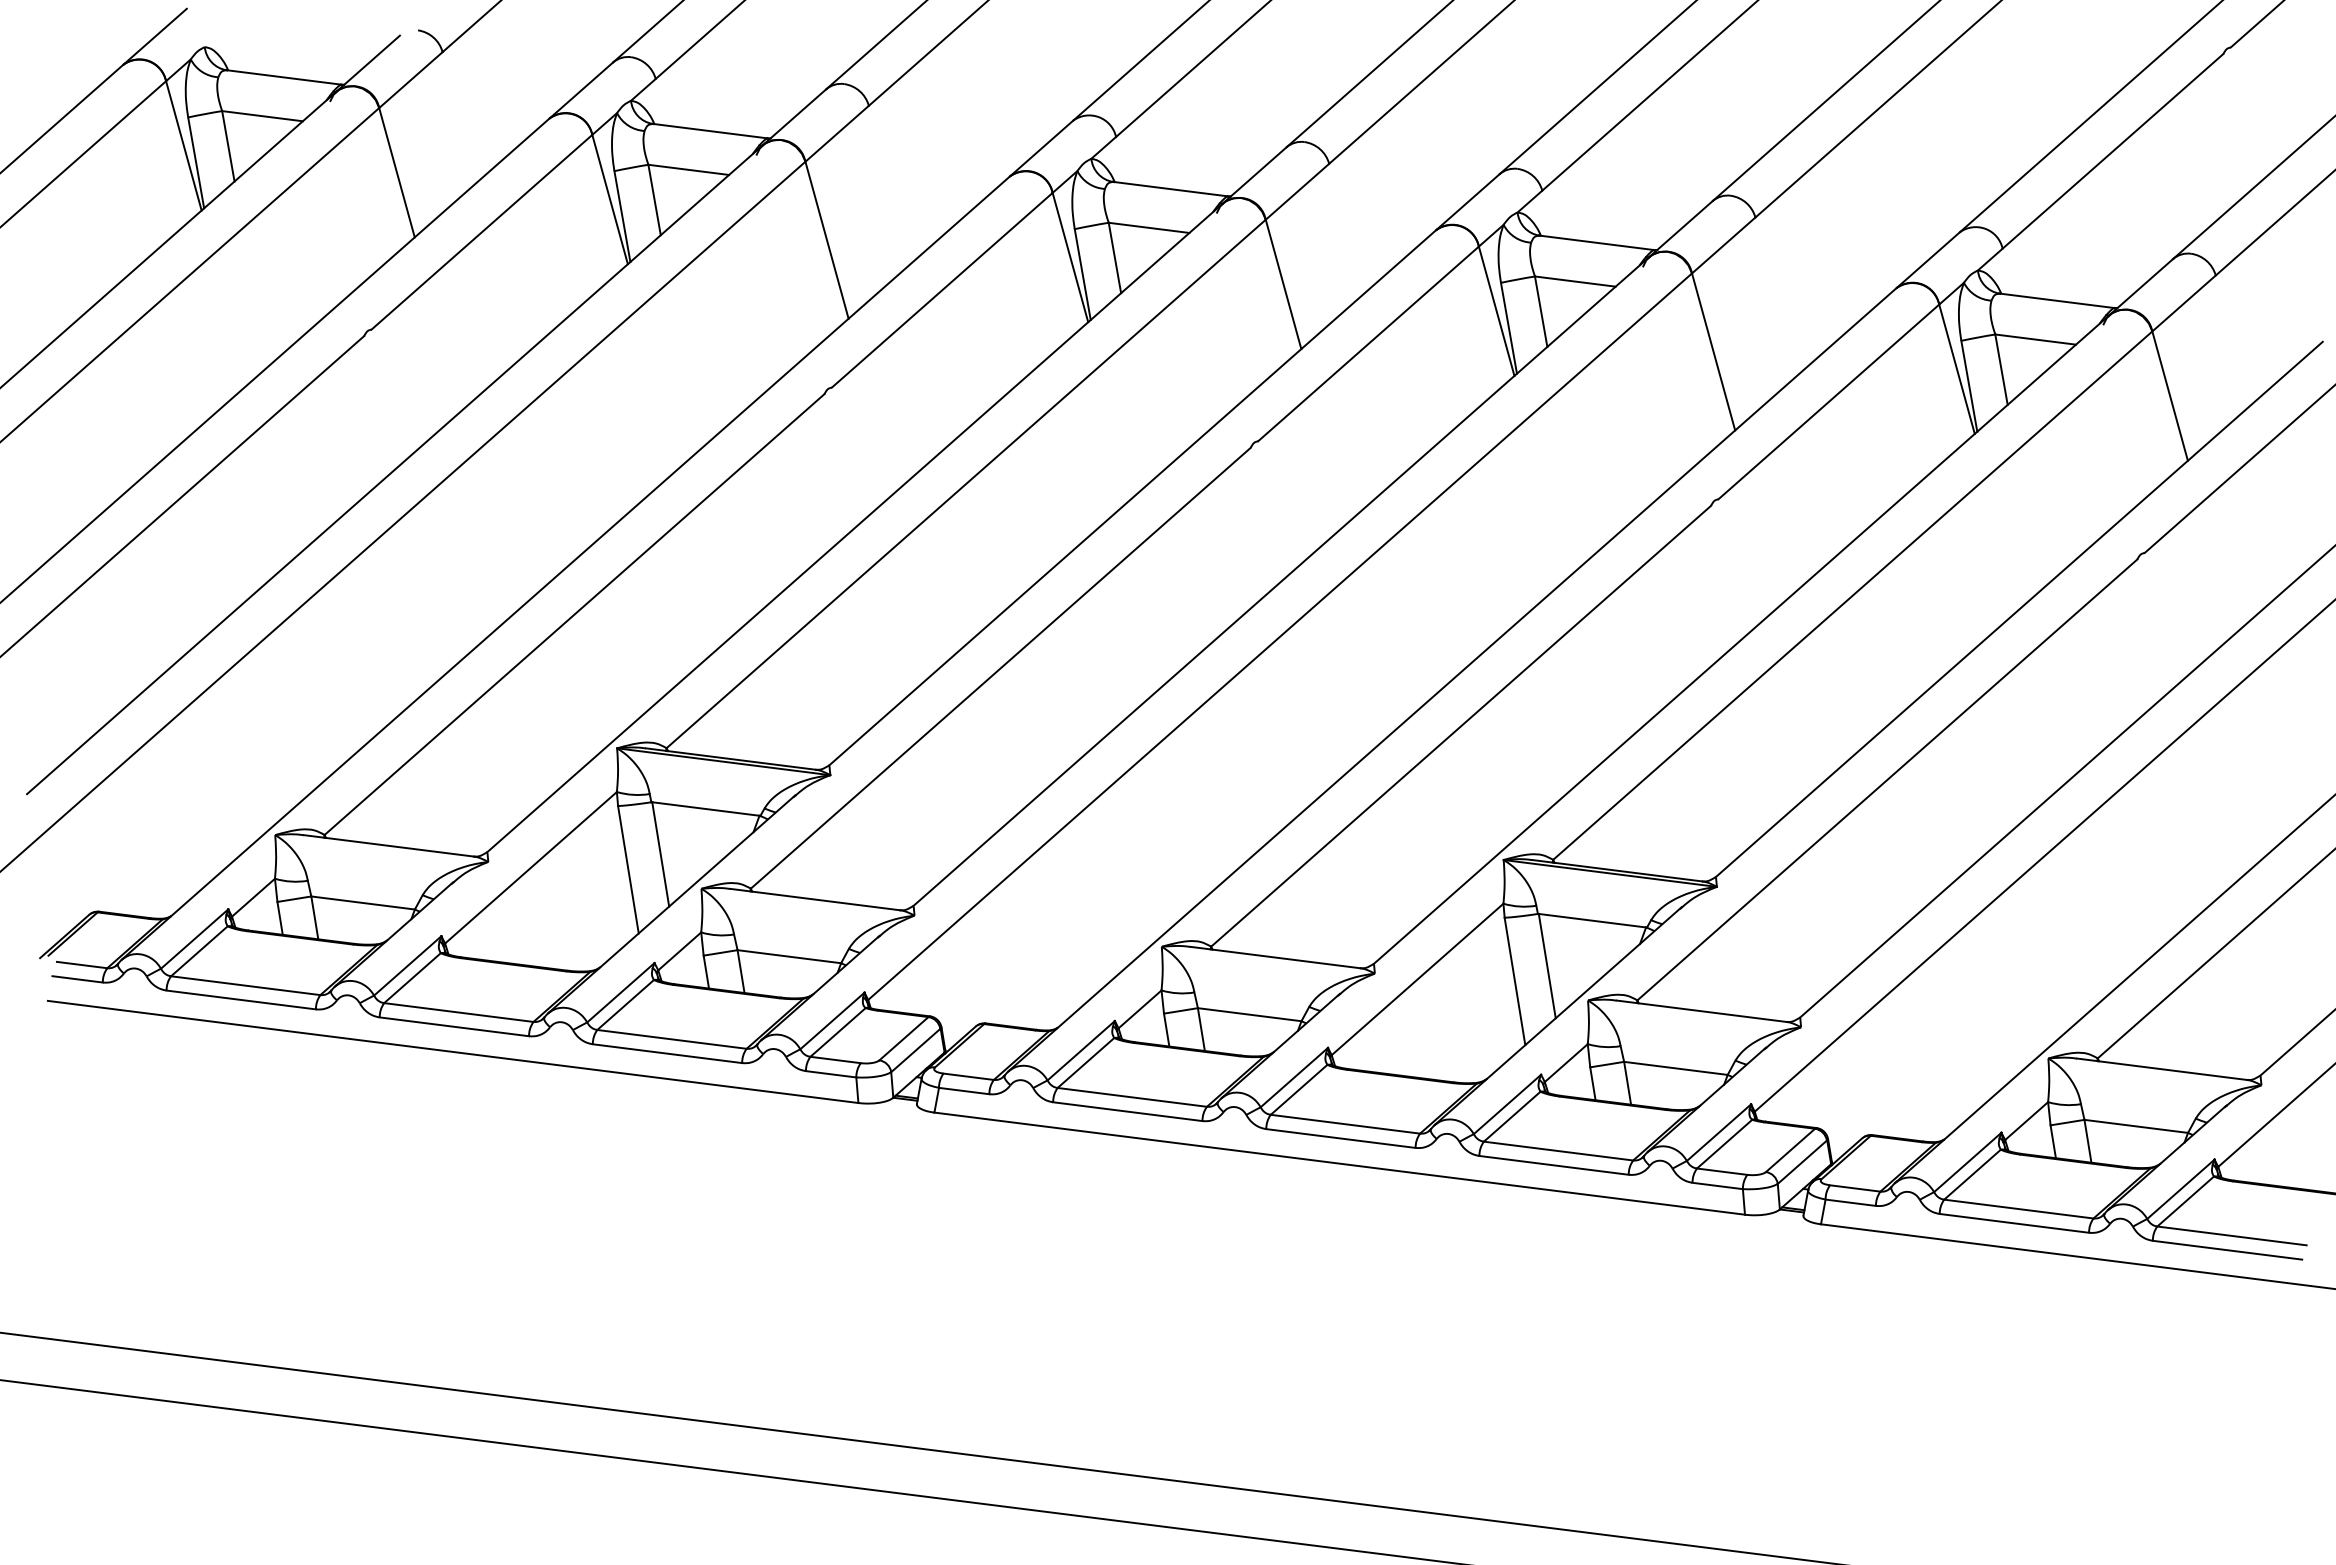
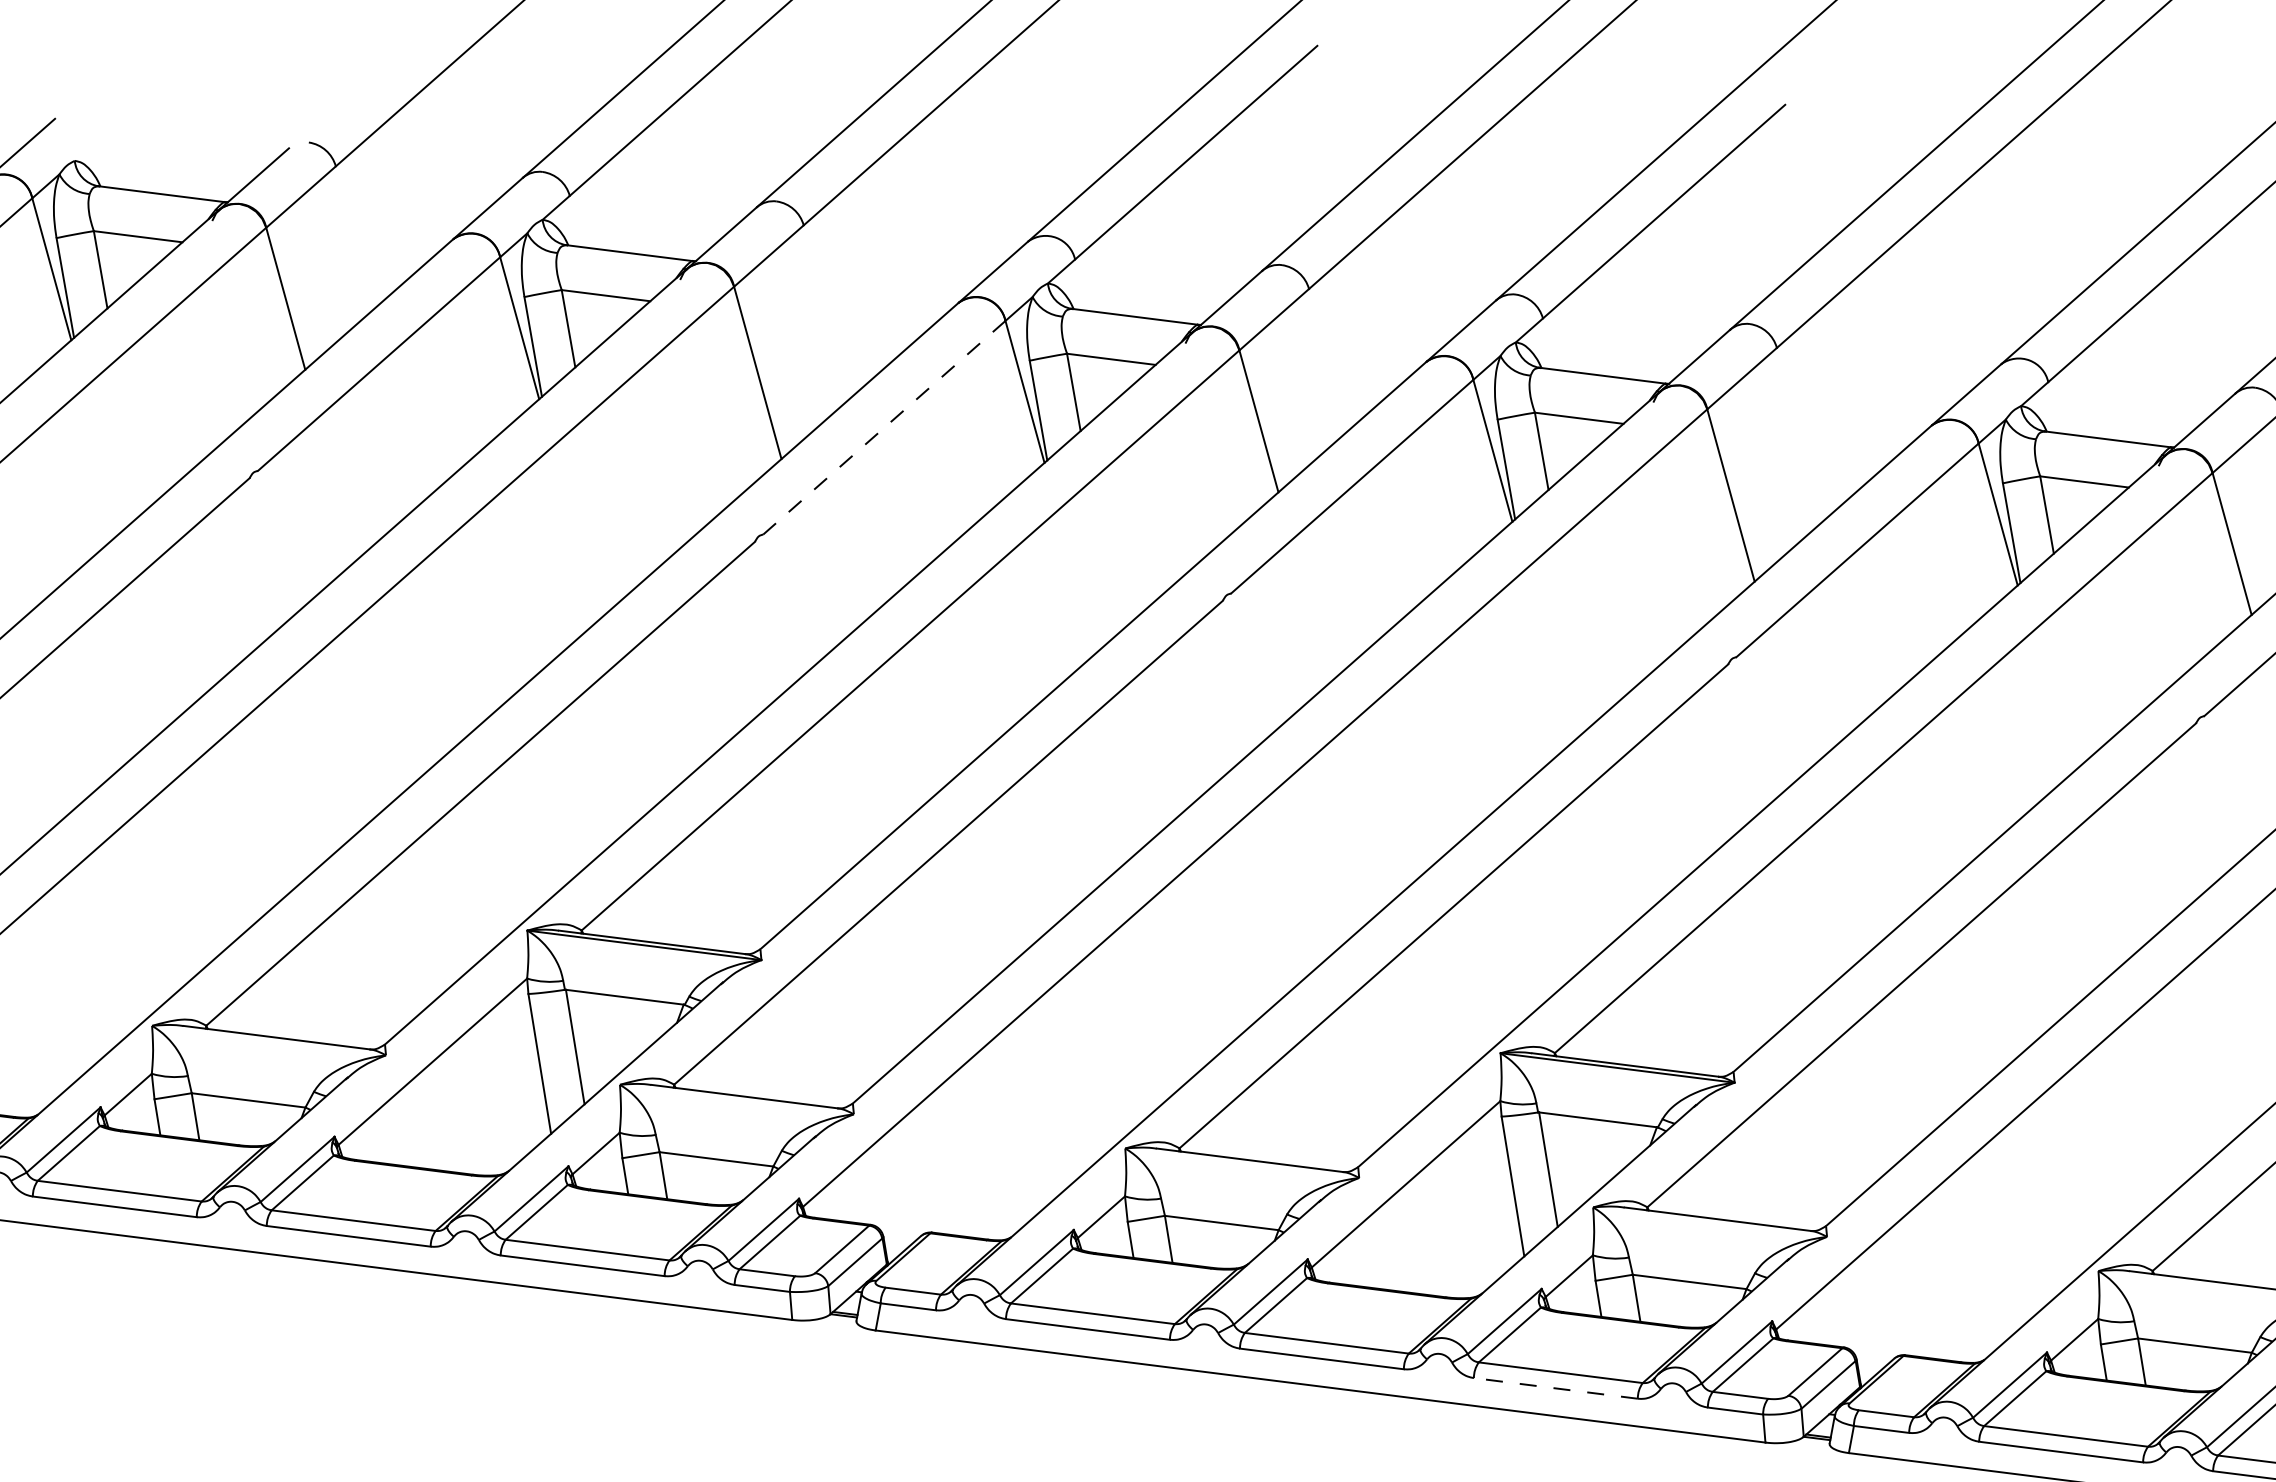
line: (942, 289) -> (884, 426), solid -> dashed
line: (1553, 1165) -> (1555, 1388), solid -> dashed

